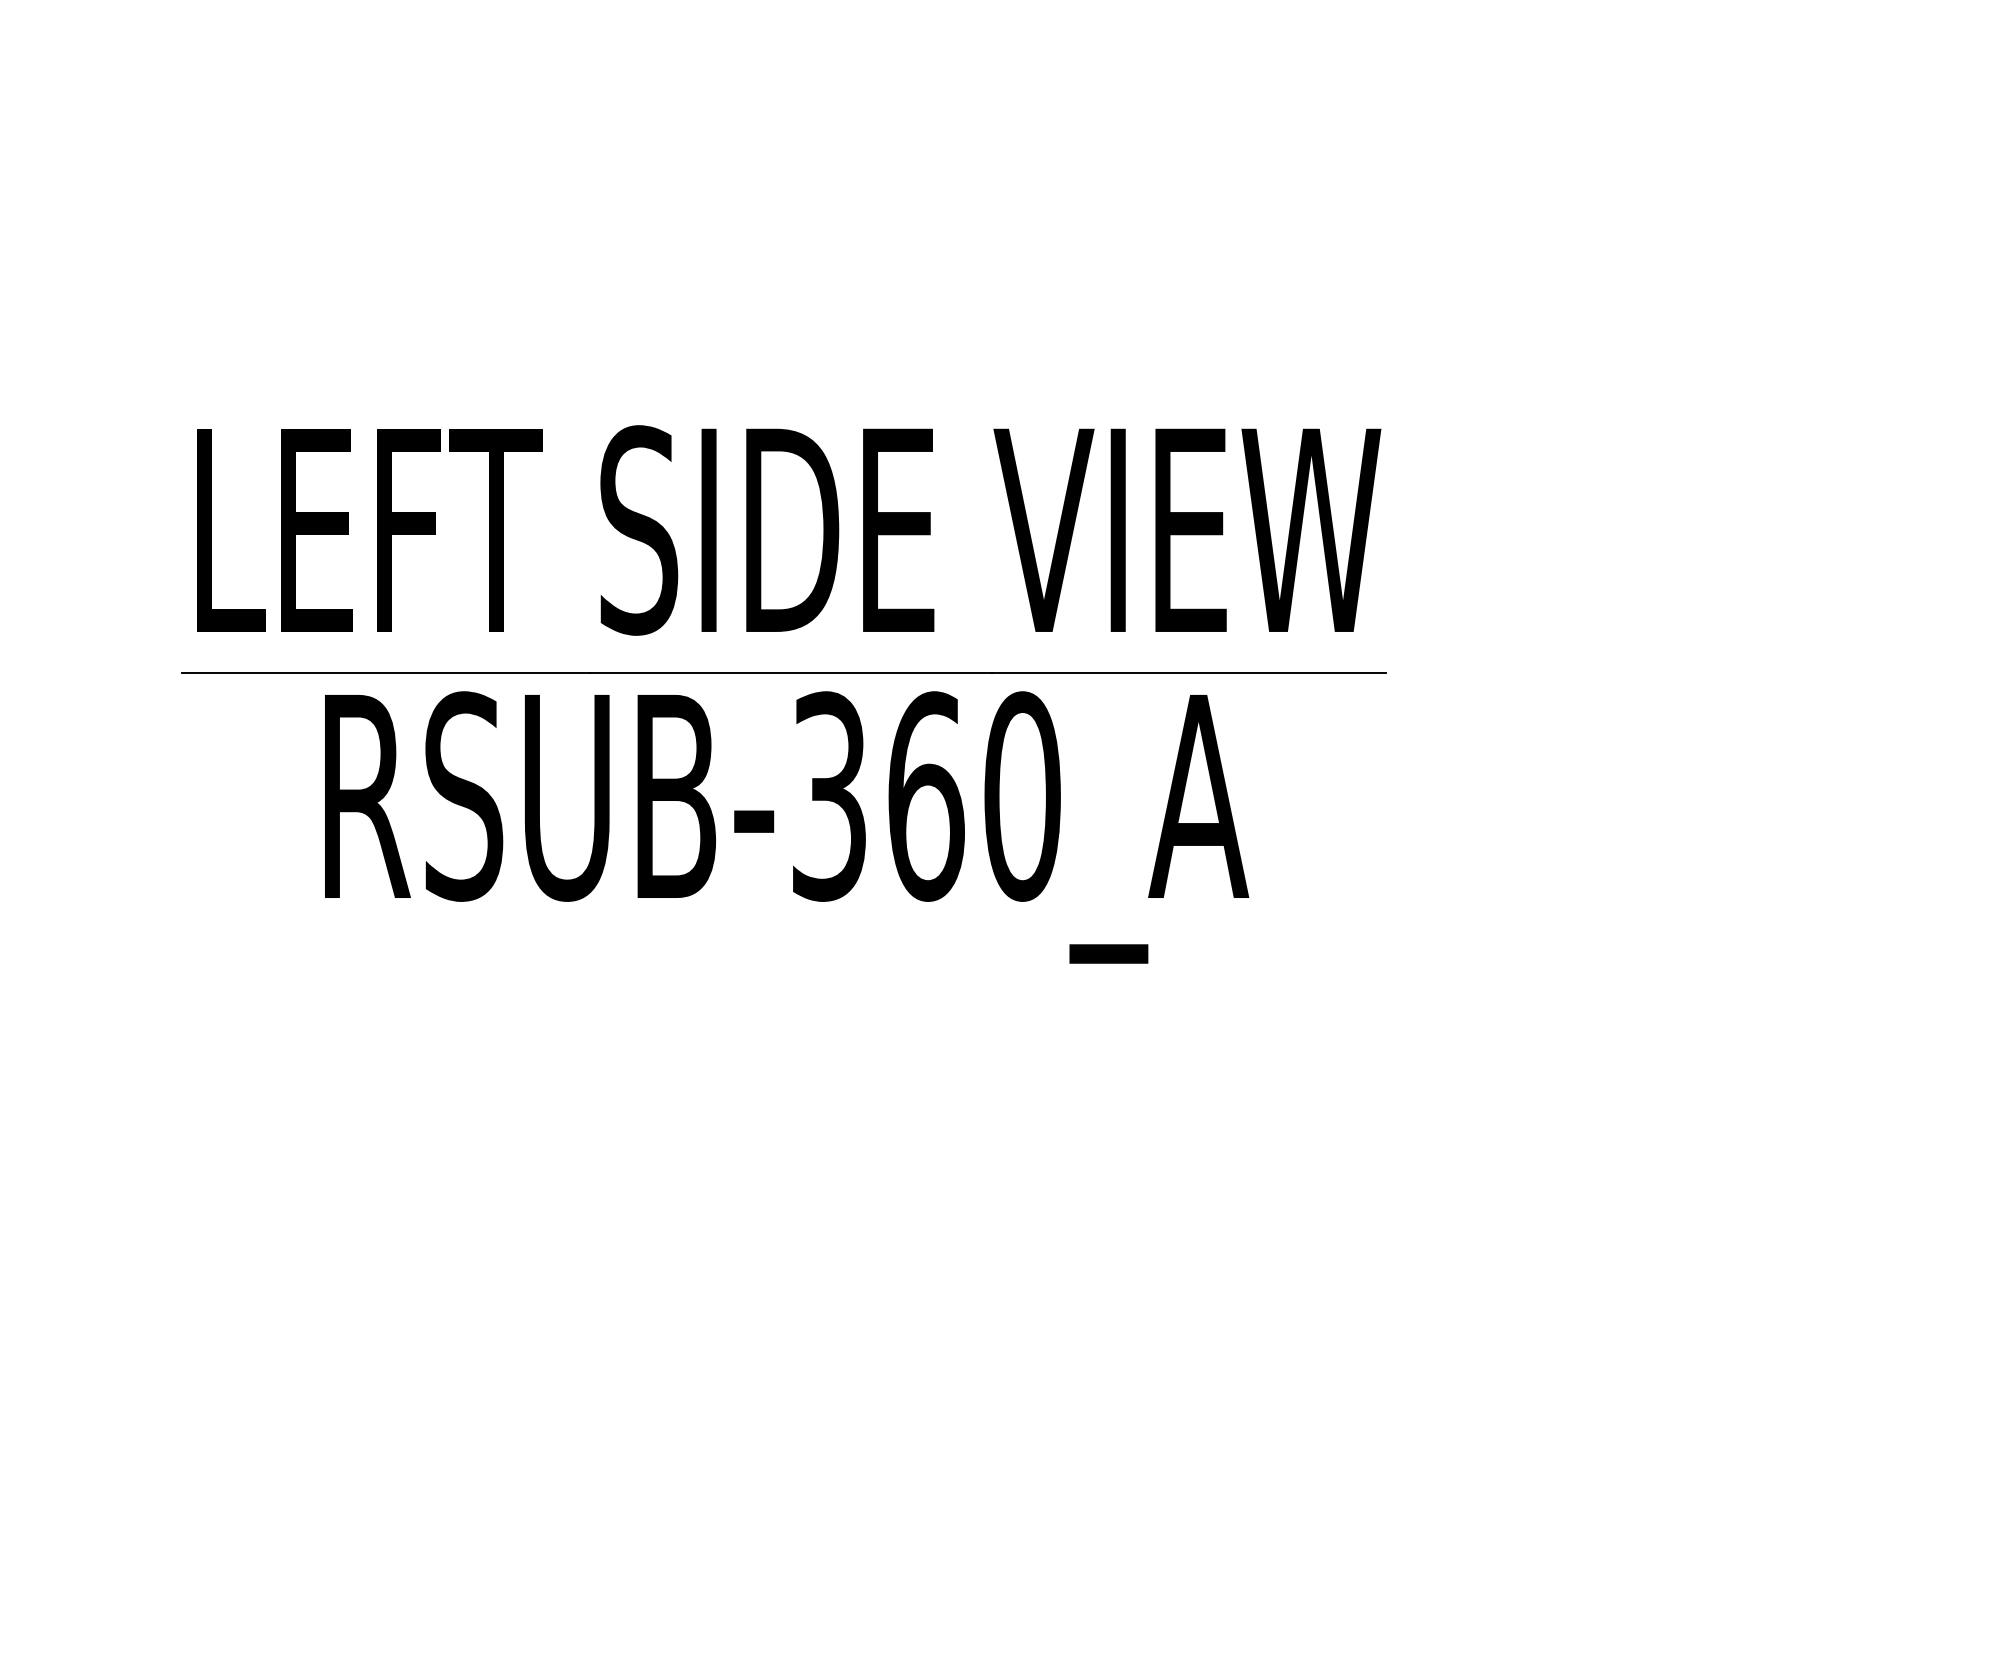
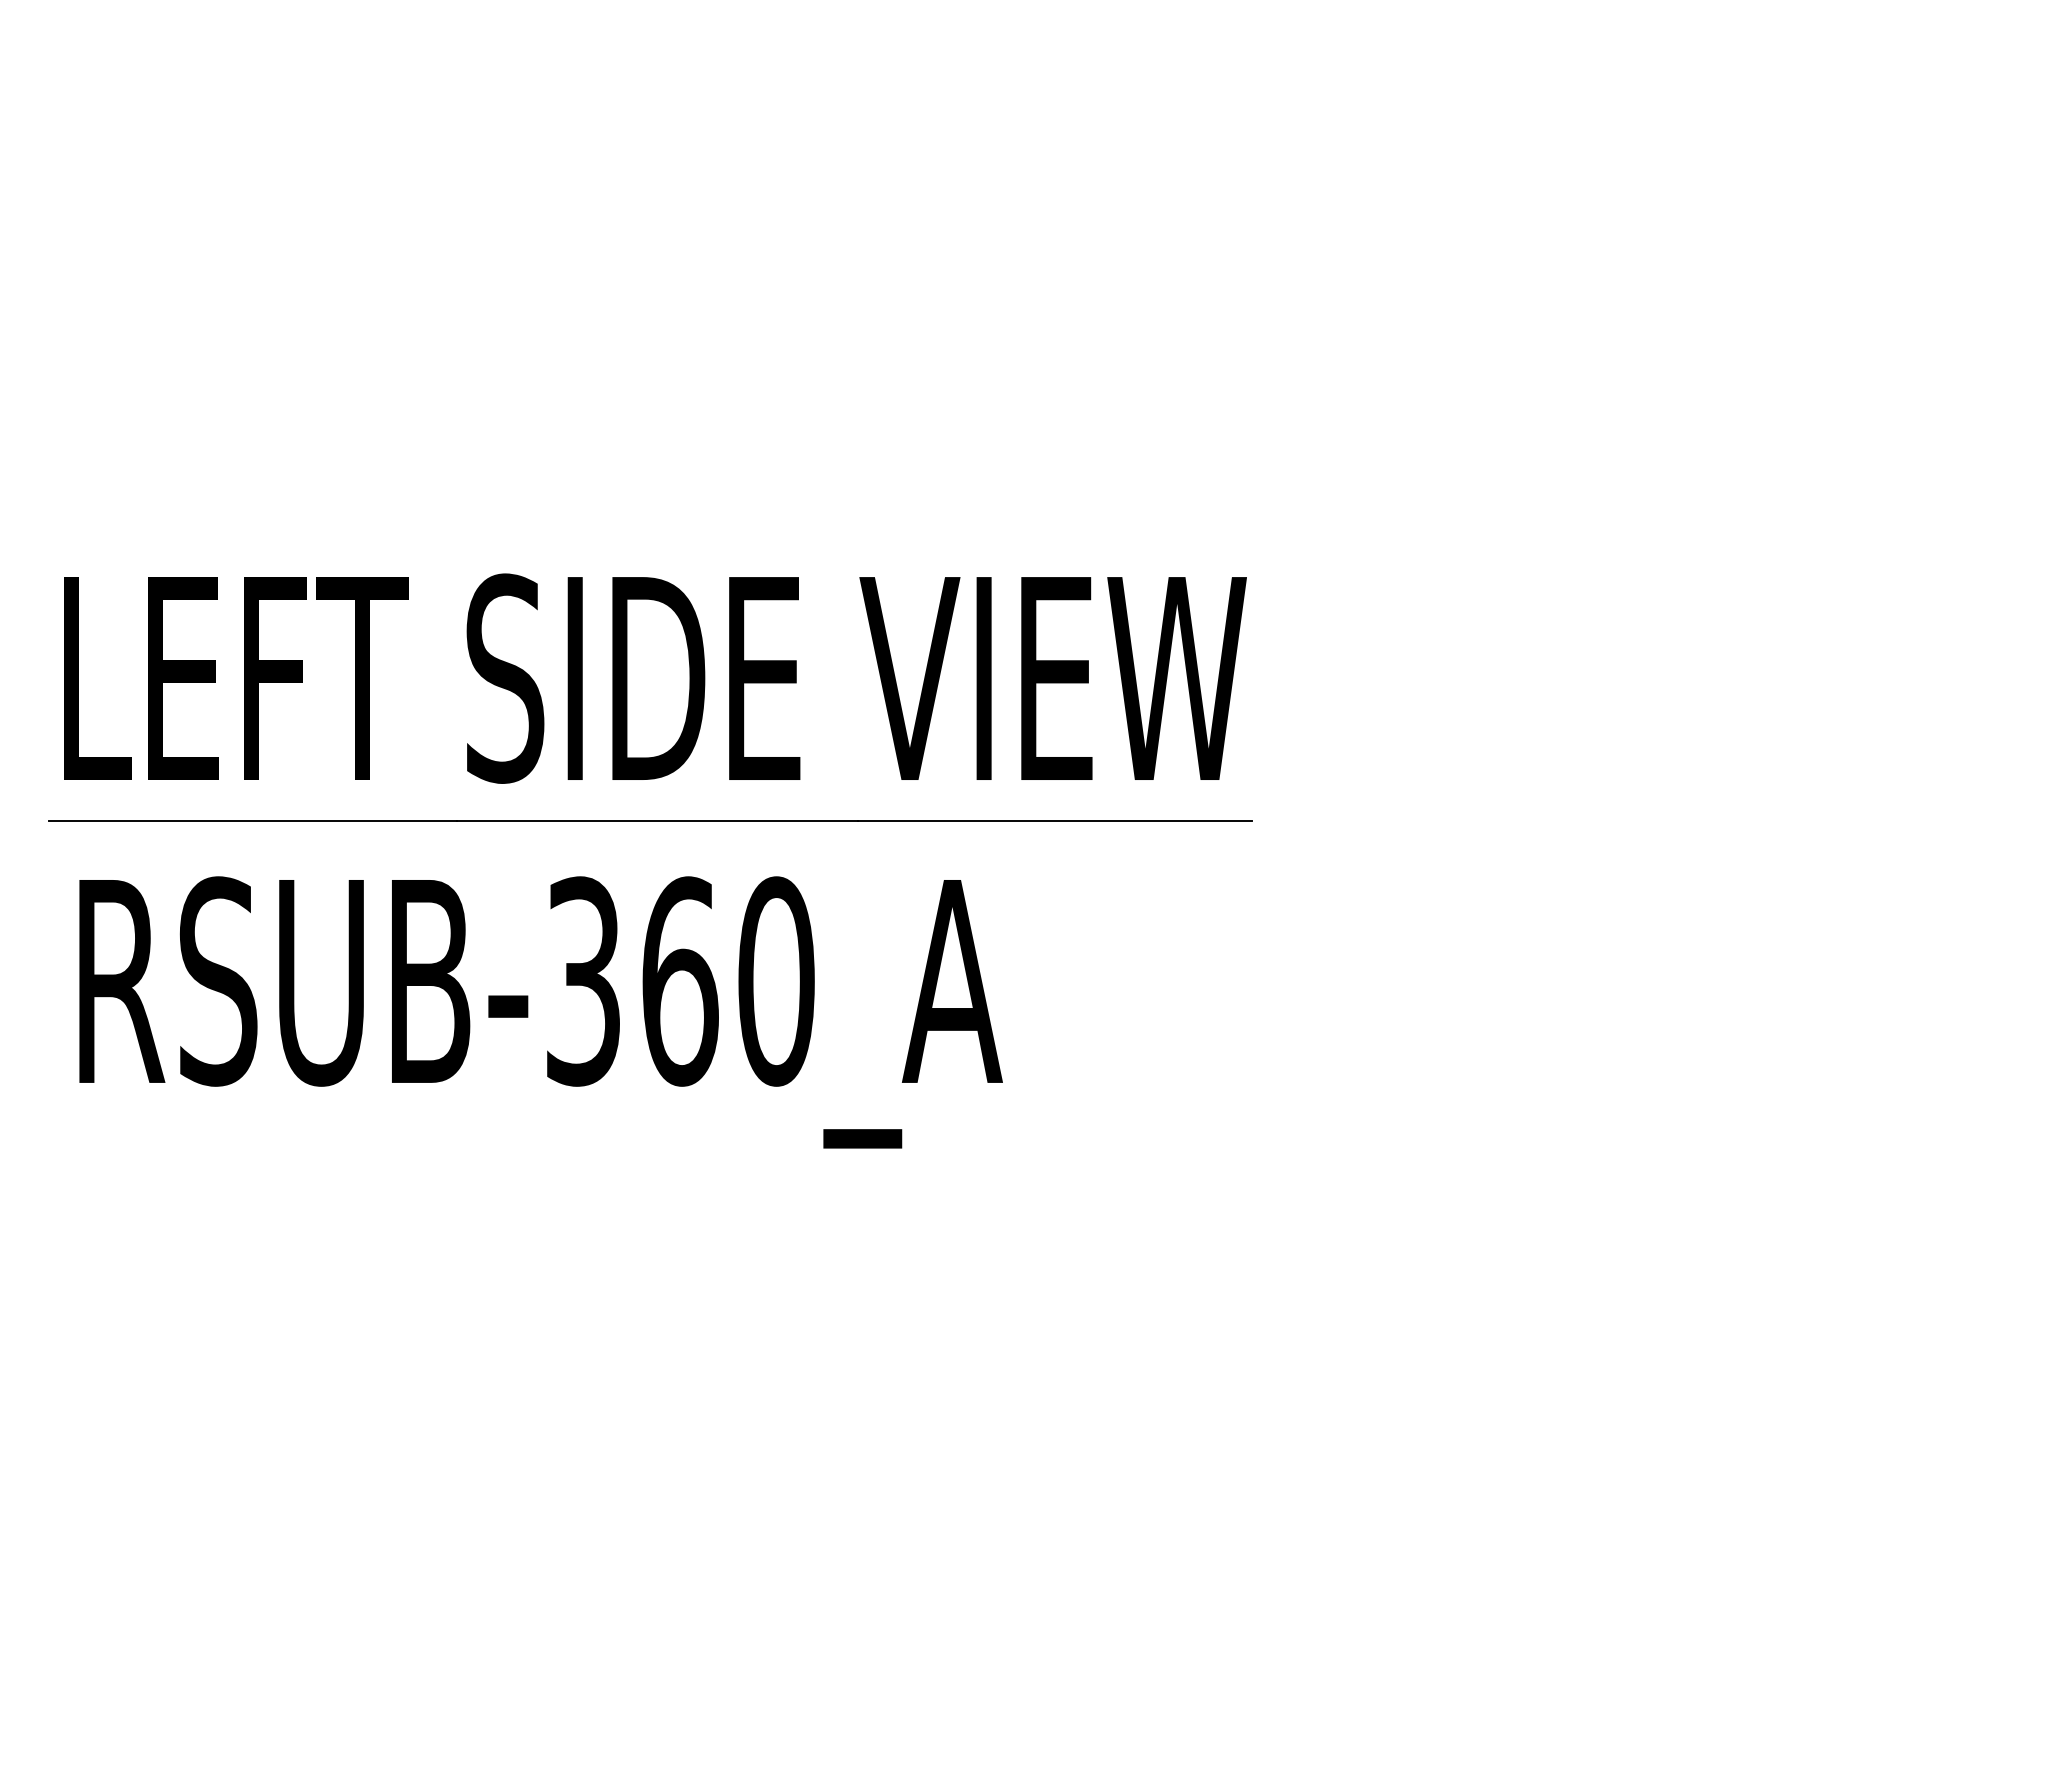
text: (786, 827) -> (540, 1012), moved

